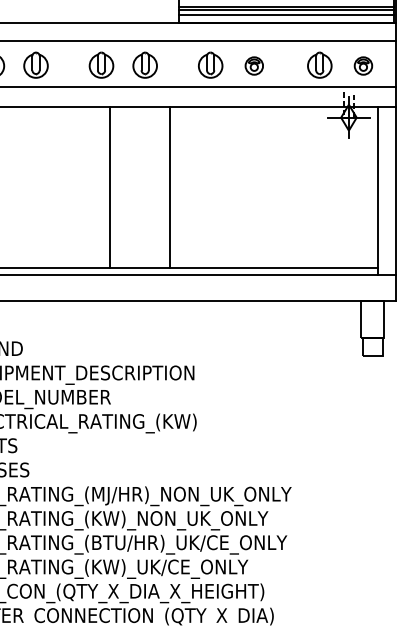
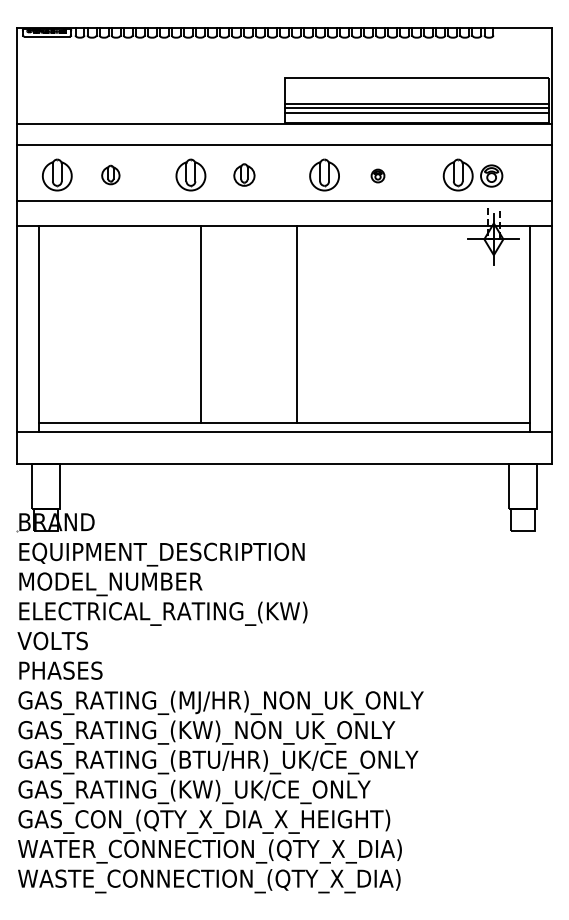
part: (35, 64) -> (110, 174), size x0.6
part: (145, 64) -> (244, 174), size x0.7
part: (253, 65) -> (377, 175), size x0.6
part: (363, 65) -> (491, 175), moved
line: (169, 187) -> (296, 324), moved

